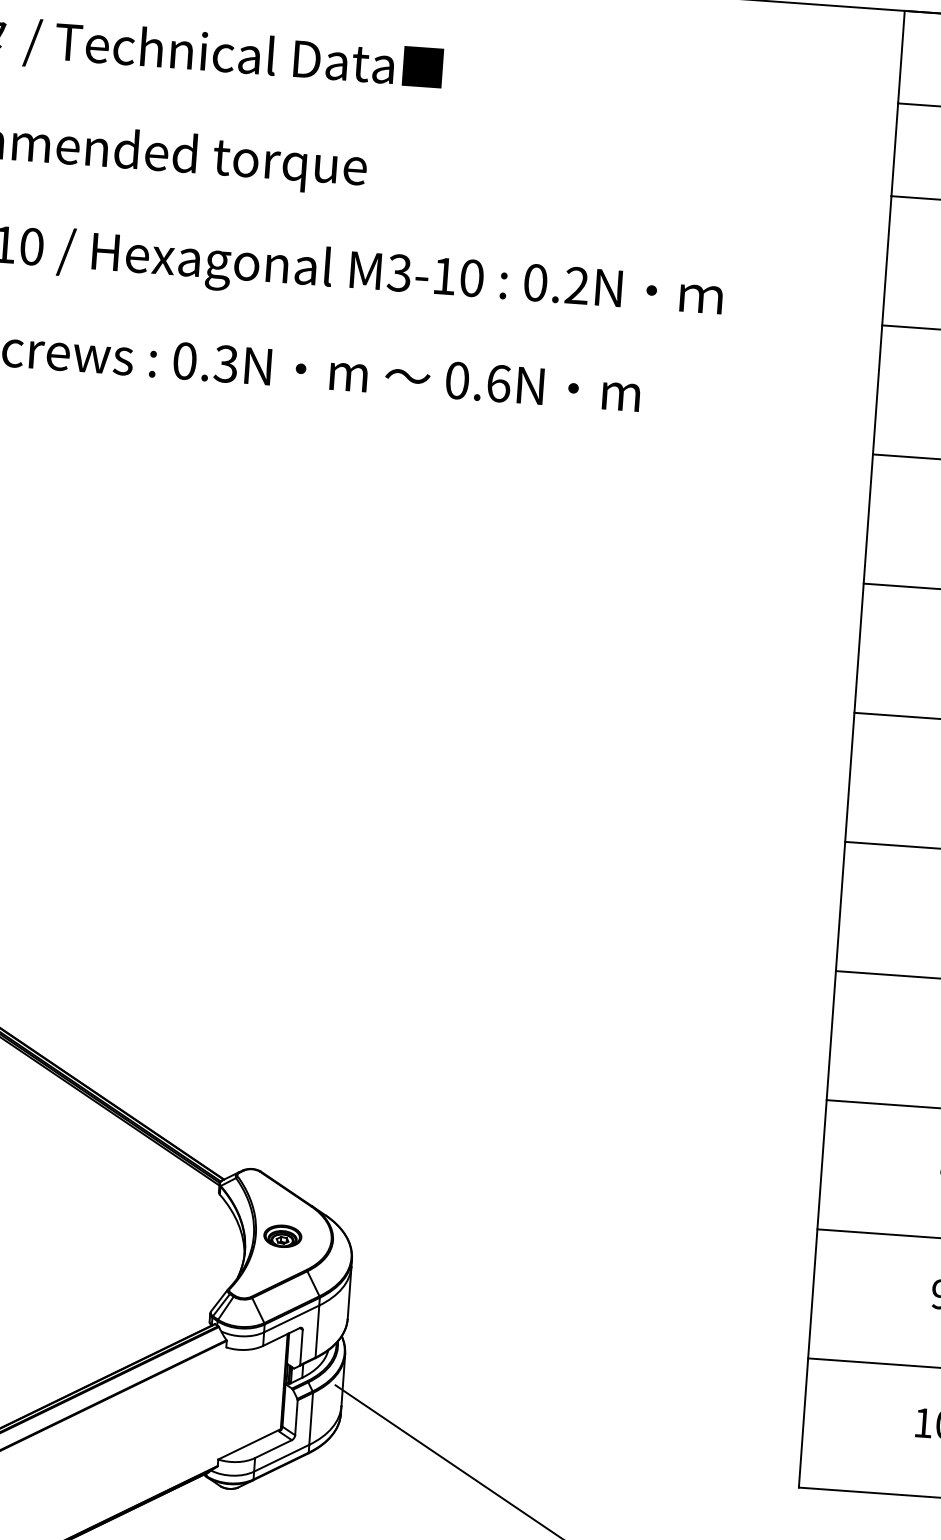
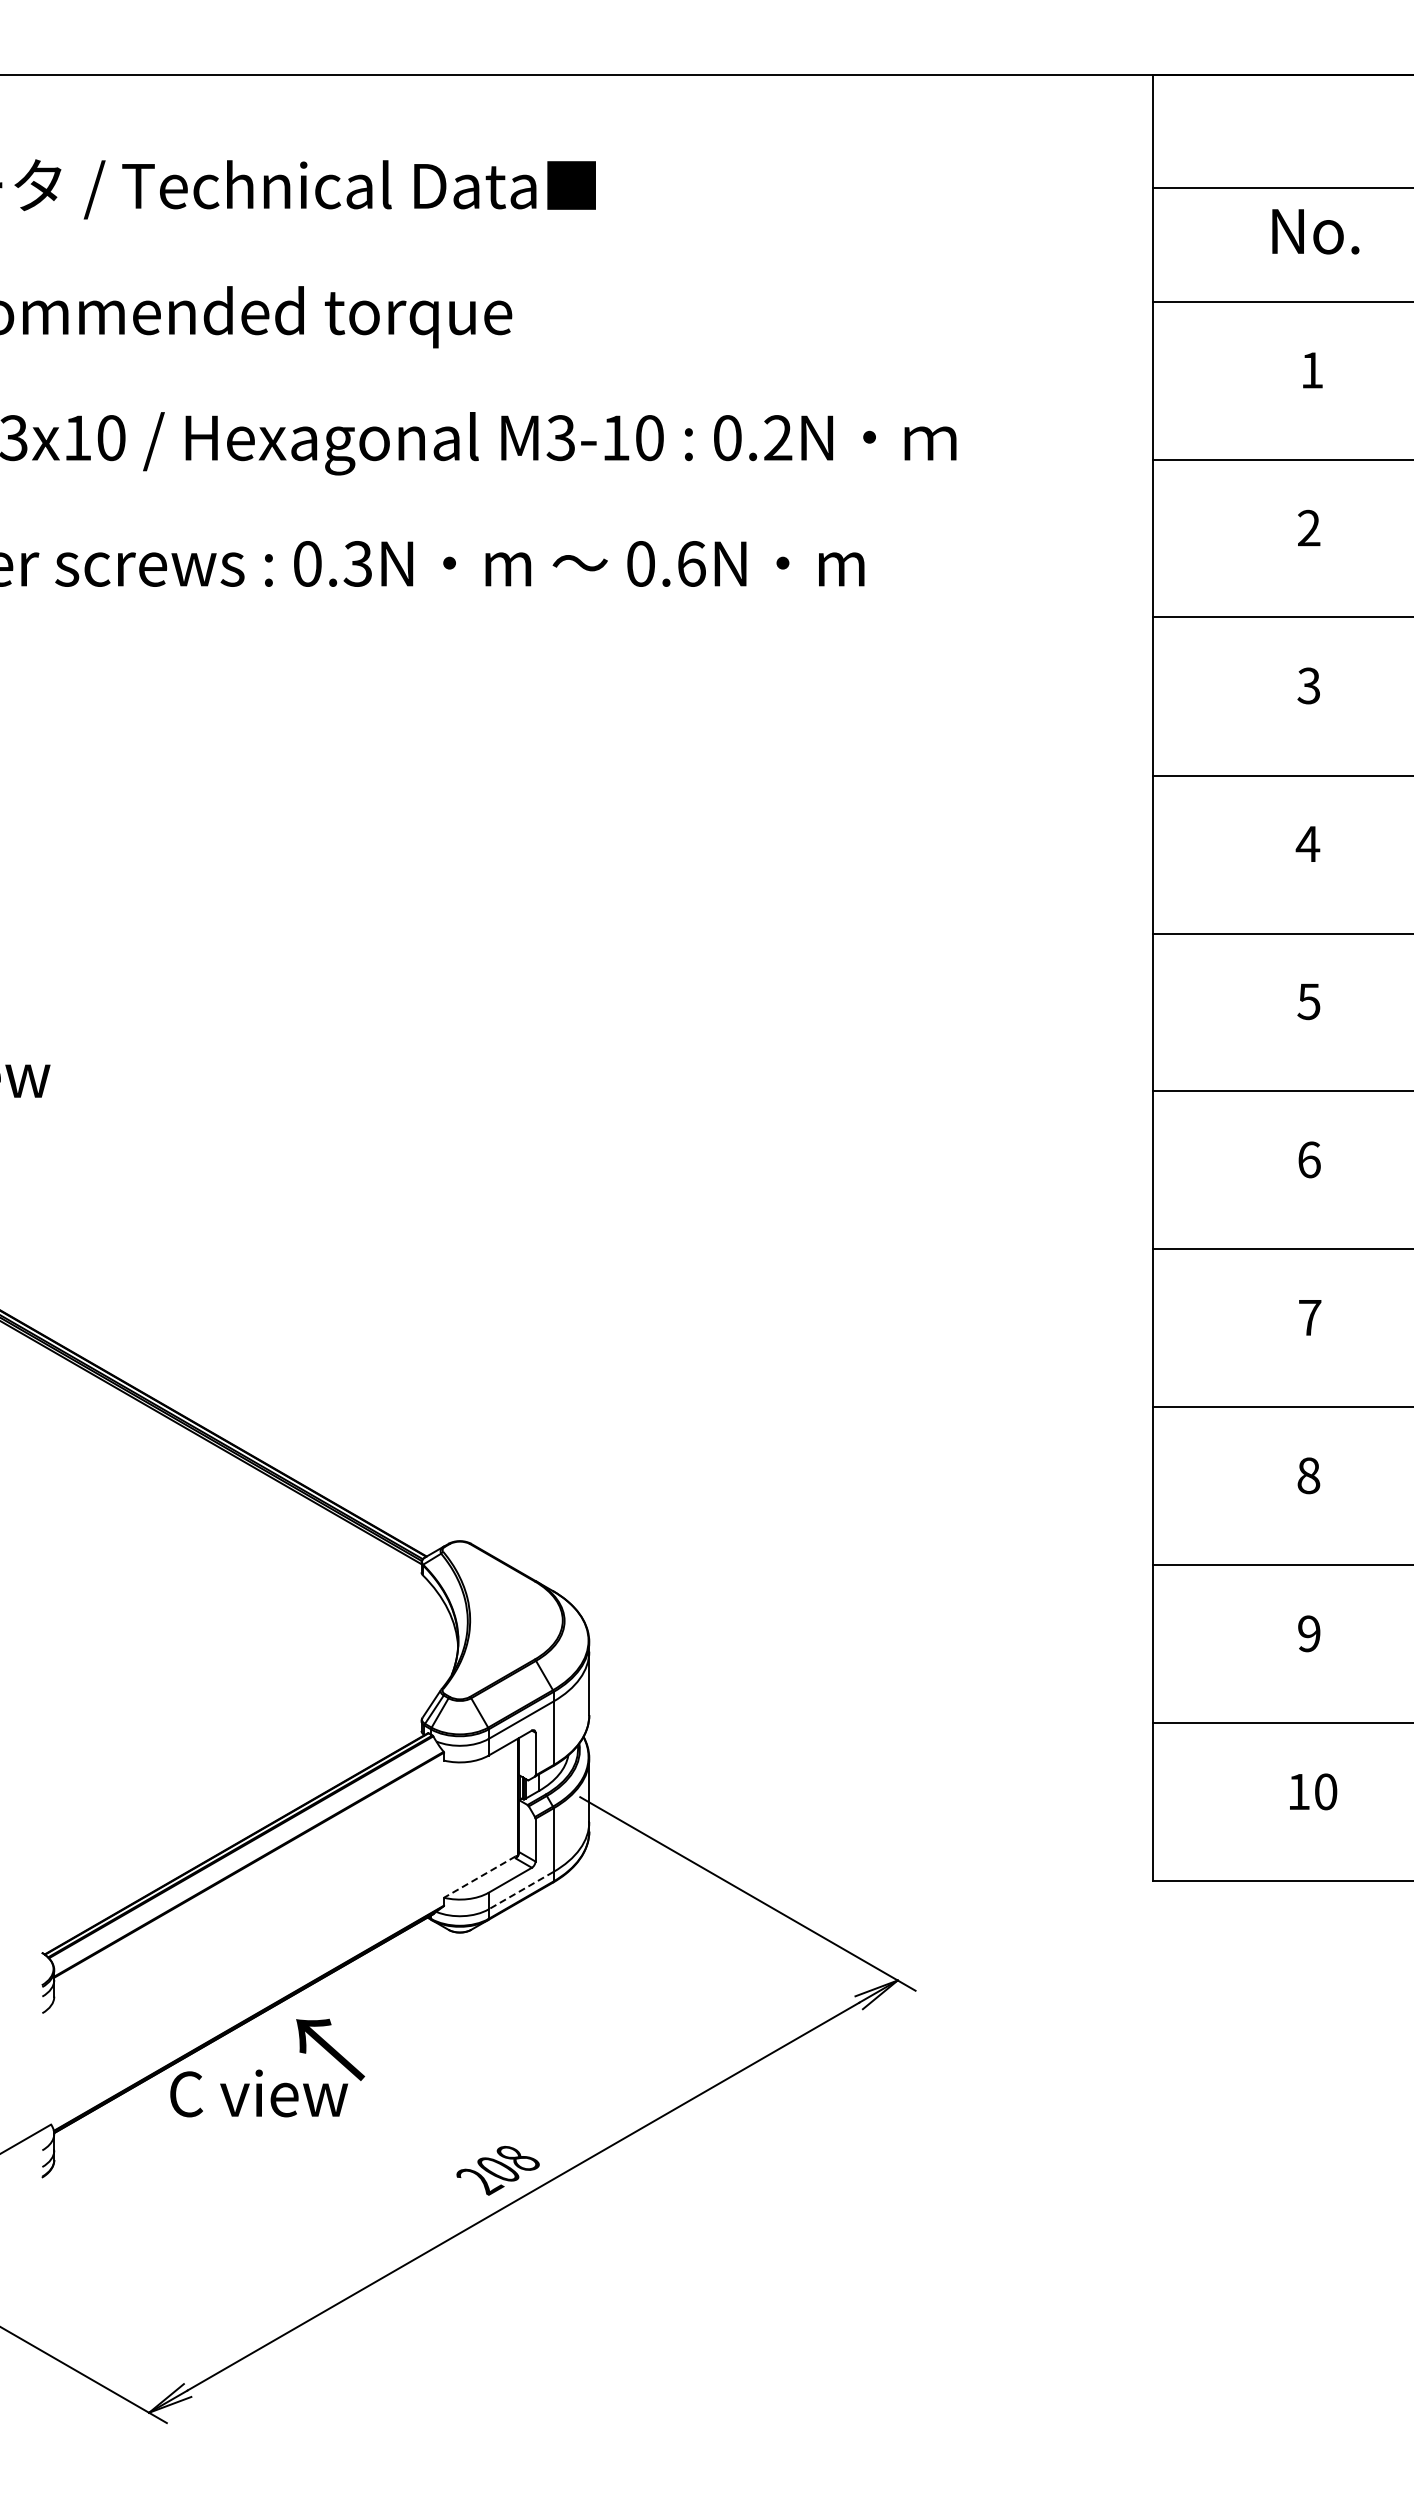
part: (282, 1236) -> (502, 1620), removed
line: (248, 1445) -> (479, 1877), solid -> dashed
line: (281, 1458) -> (520, 1890), solid -> dashed

